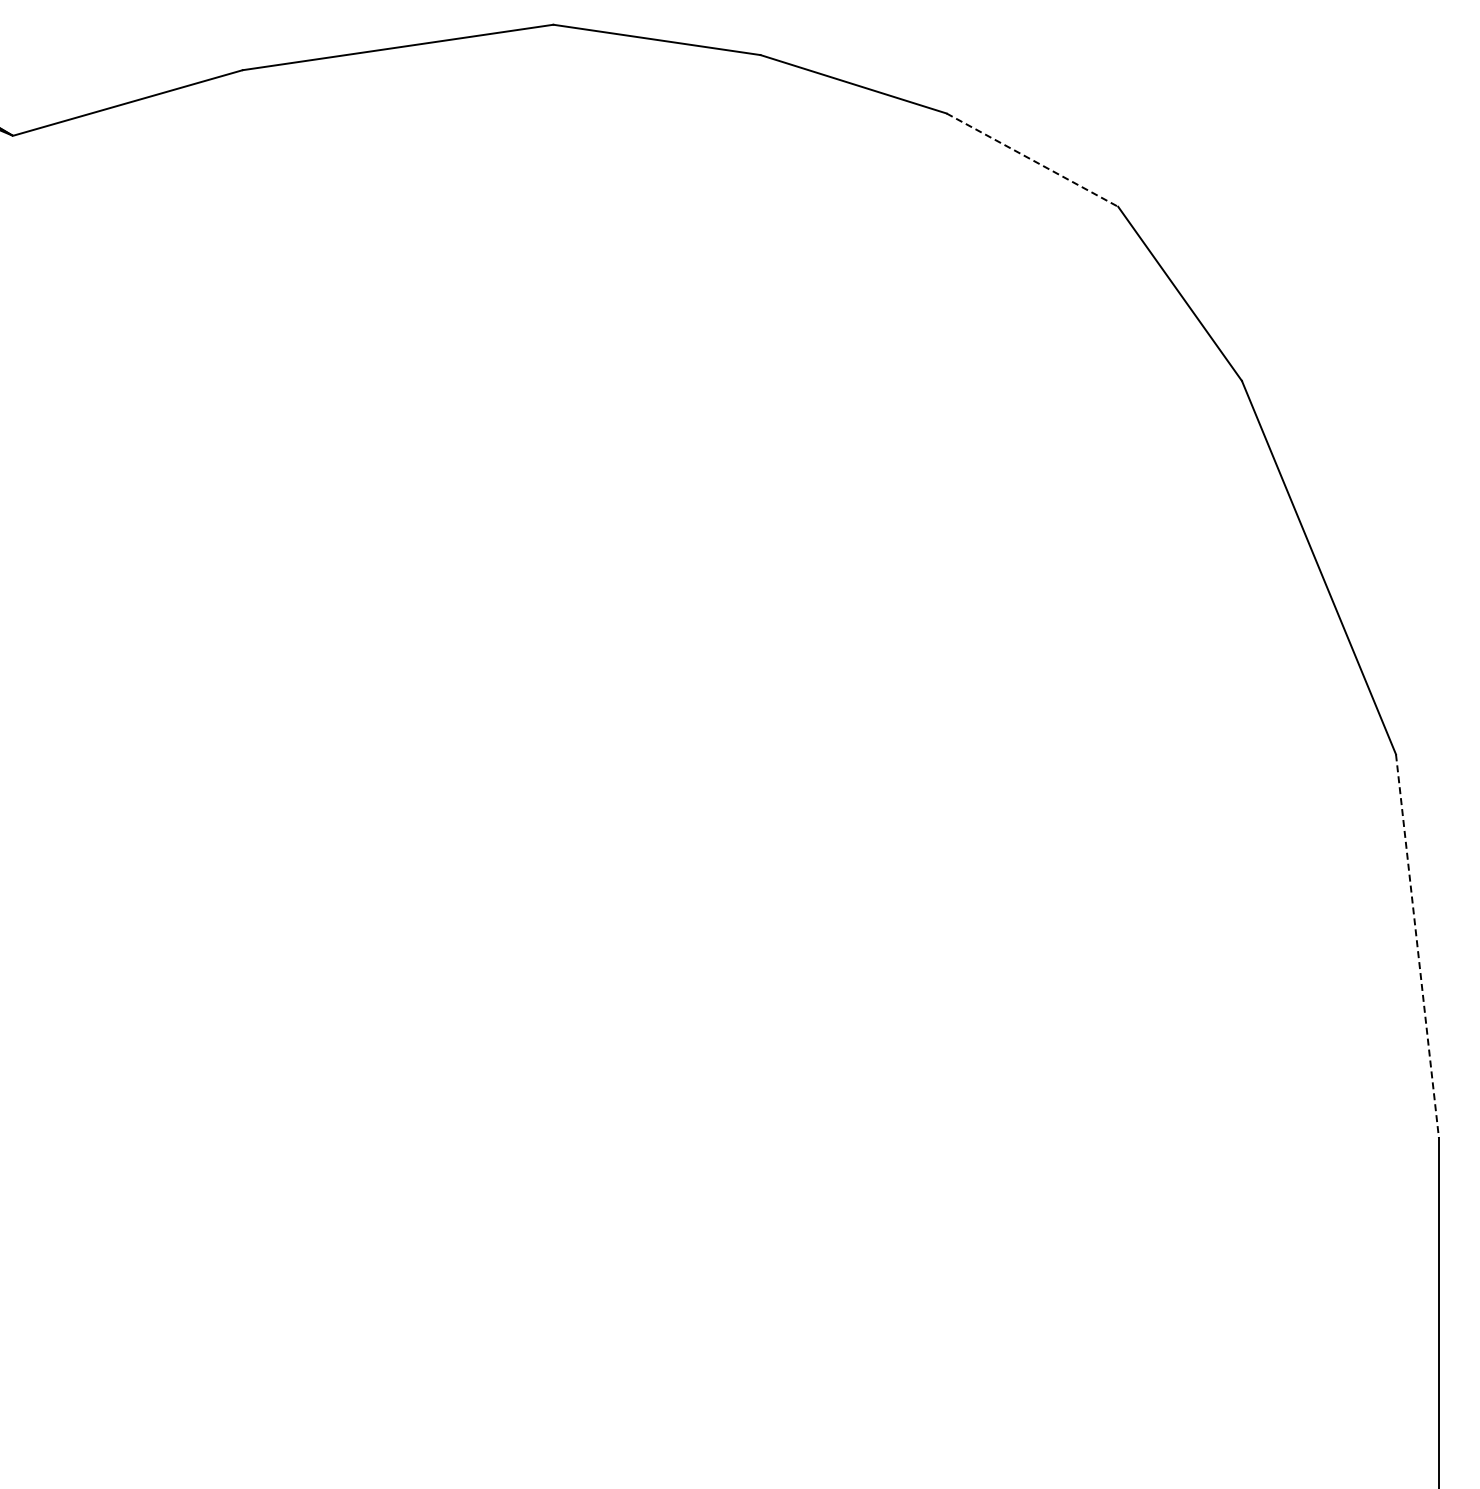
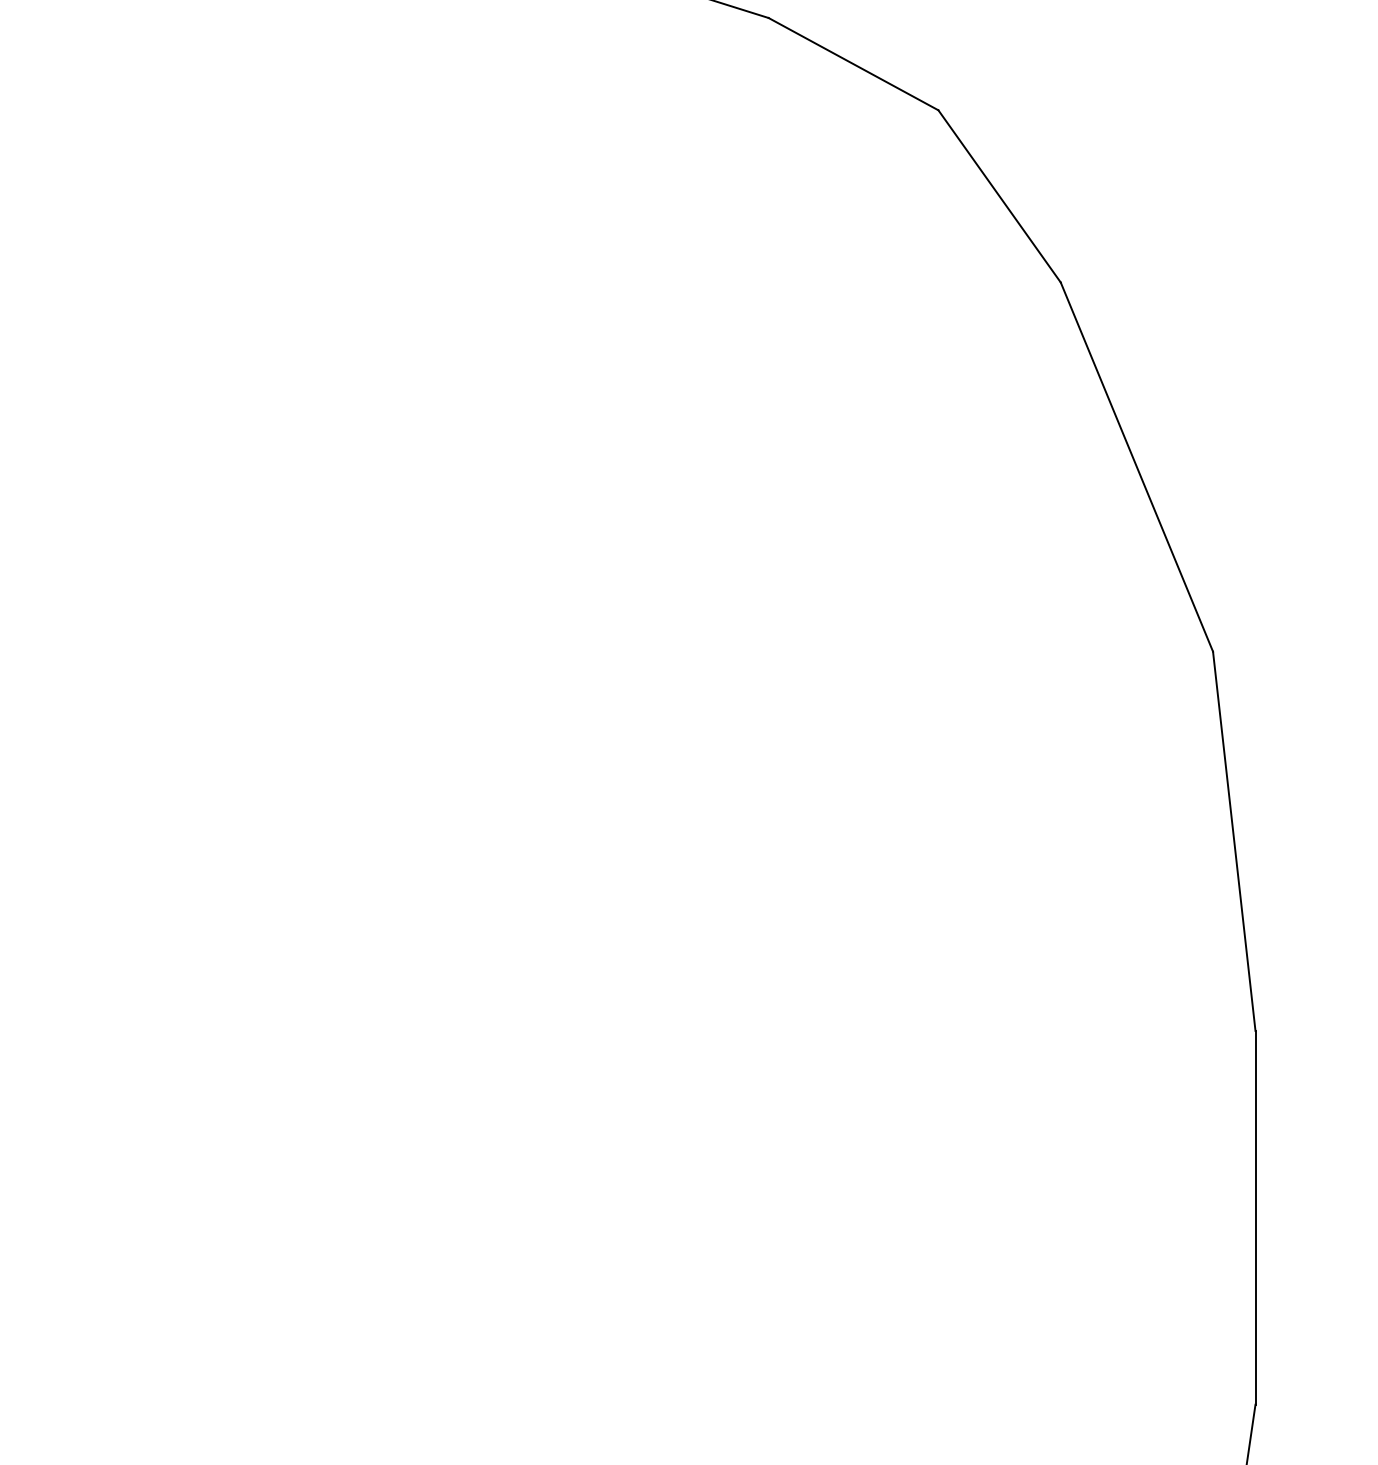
line: (1032, 160) -> (853, 64), dashed -> solid
line: (1417, 946) -> (1234, 841), dashed -> solid

